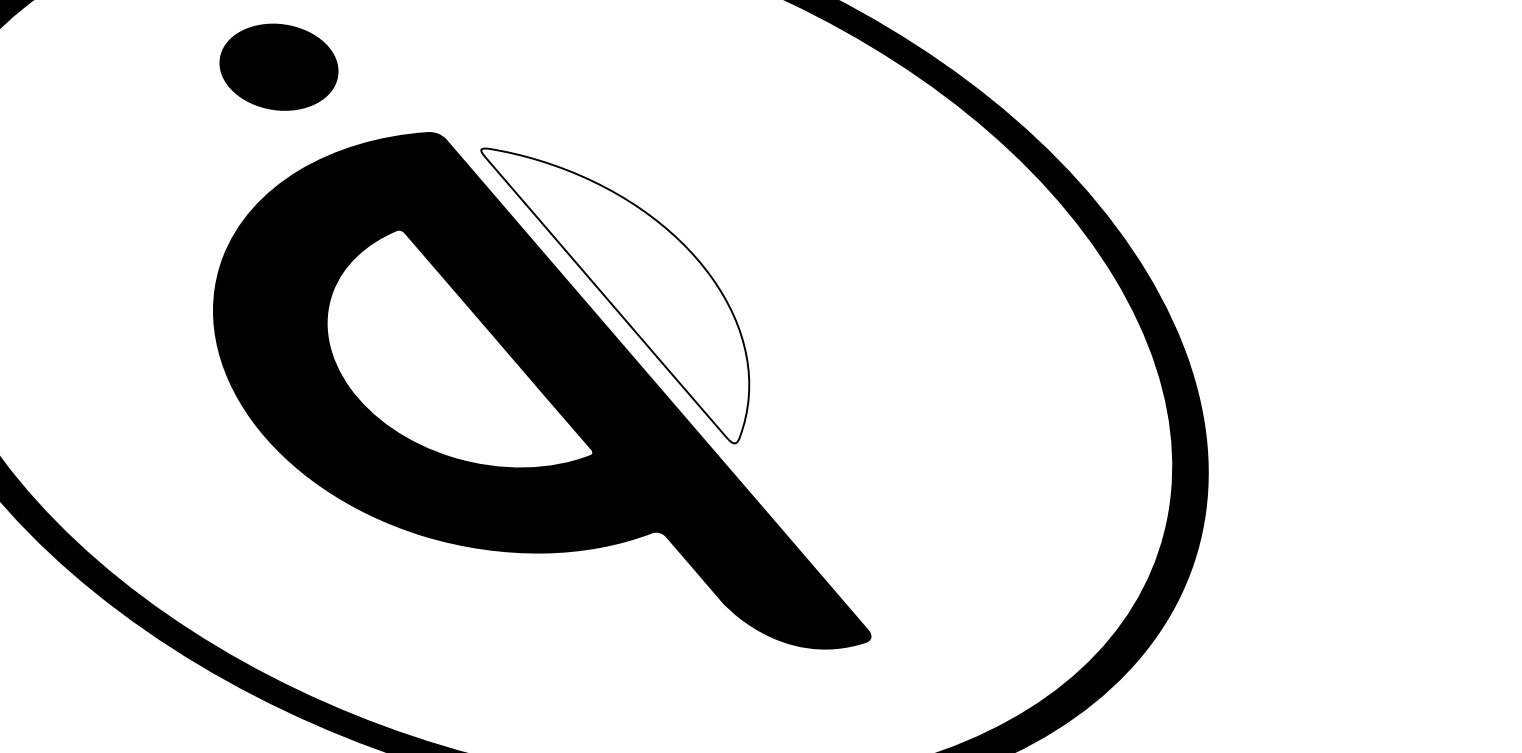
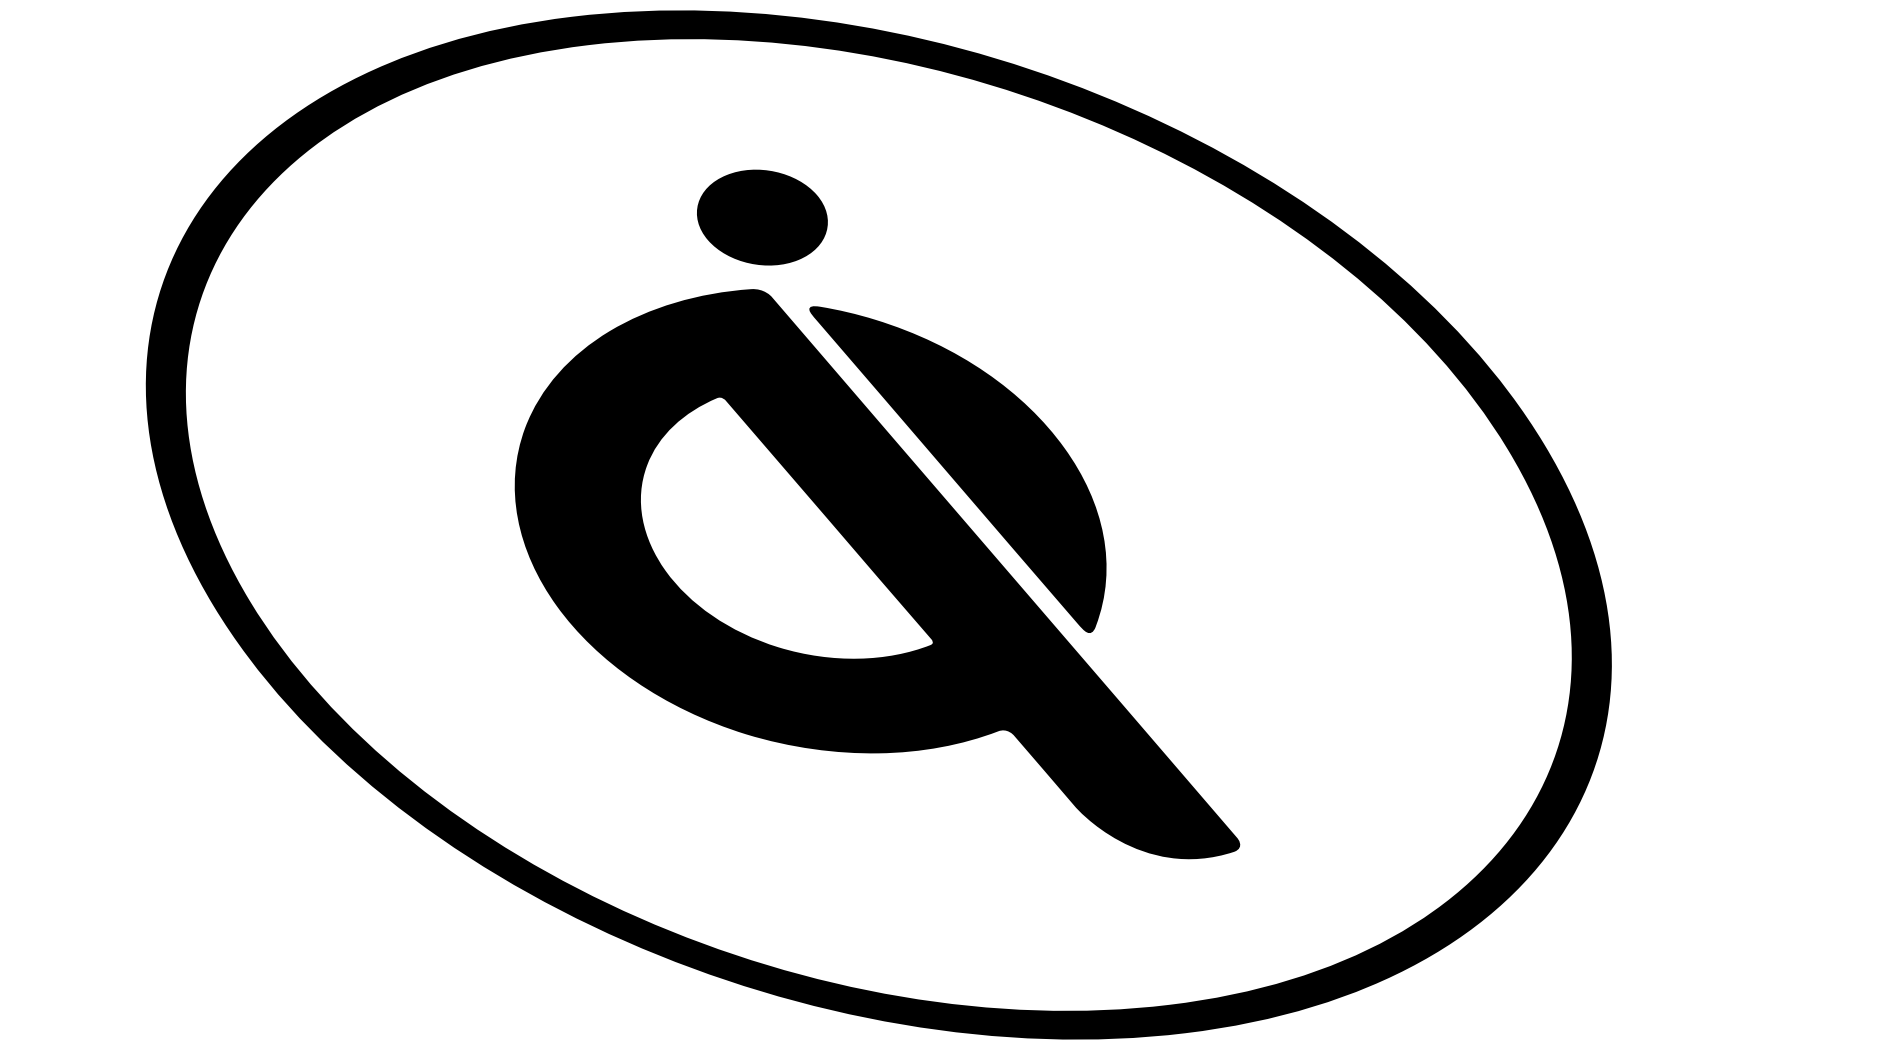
part: (279, 67) -> (762, 217), moved
fill: (614, 295) -> (957, 469), added

